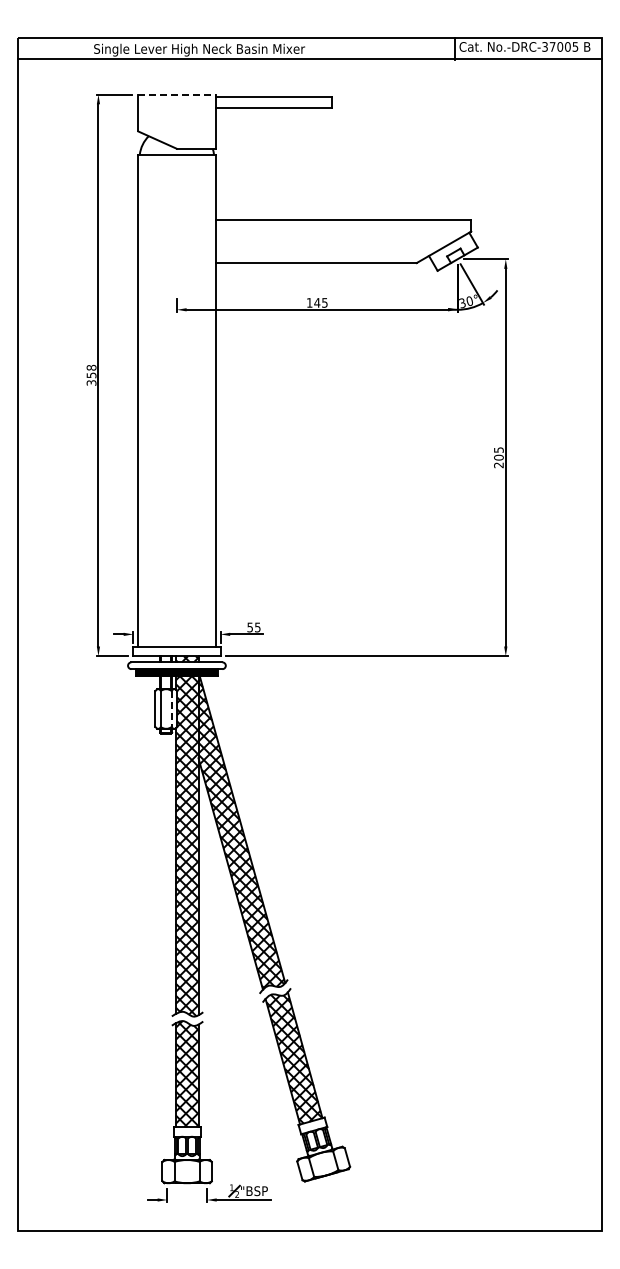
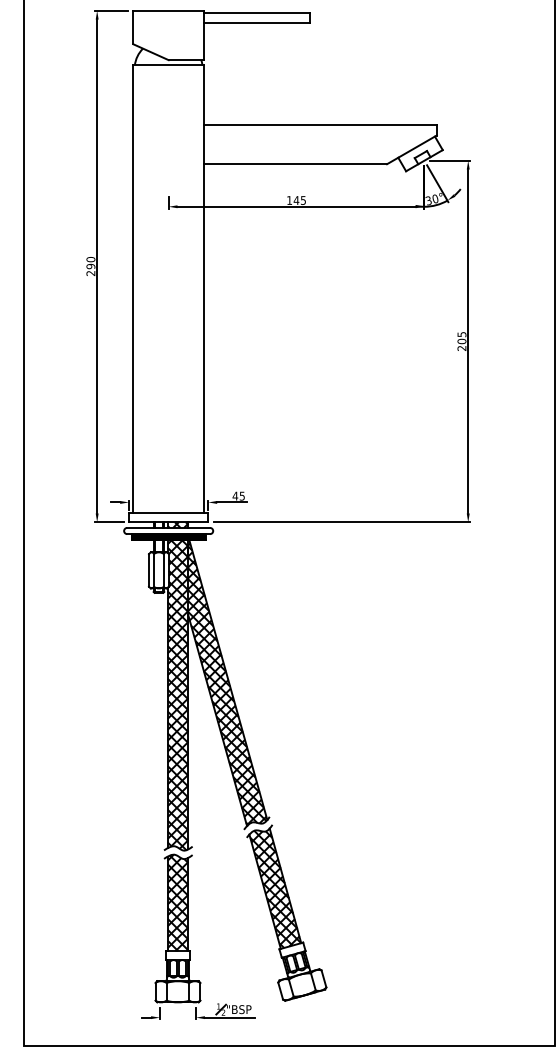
line: (176, 94) -> (168, 10), dashed -> solid
text: (91, 374) -> (90, 265), 358 -> 290
text: (250, 627) -> (235, 496), 55 -> 45
line: (171, 709) -> (163, 570), dashed -> solid

